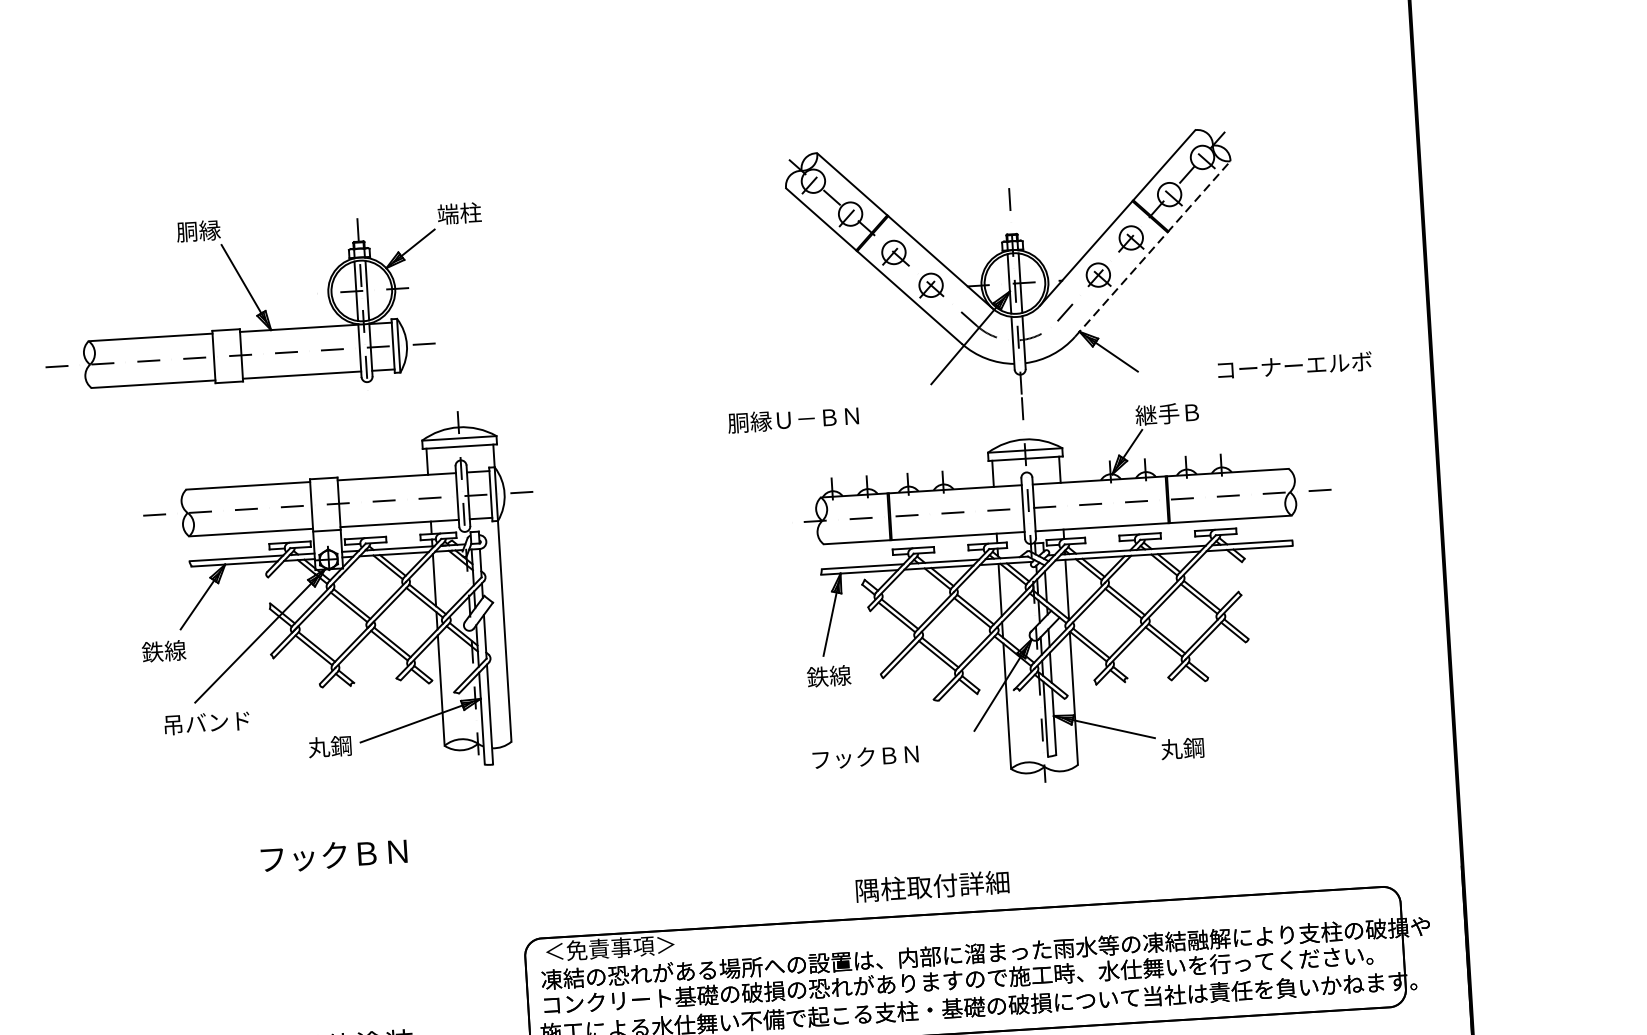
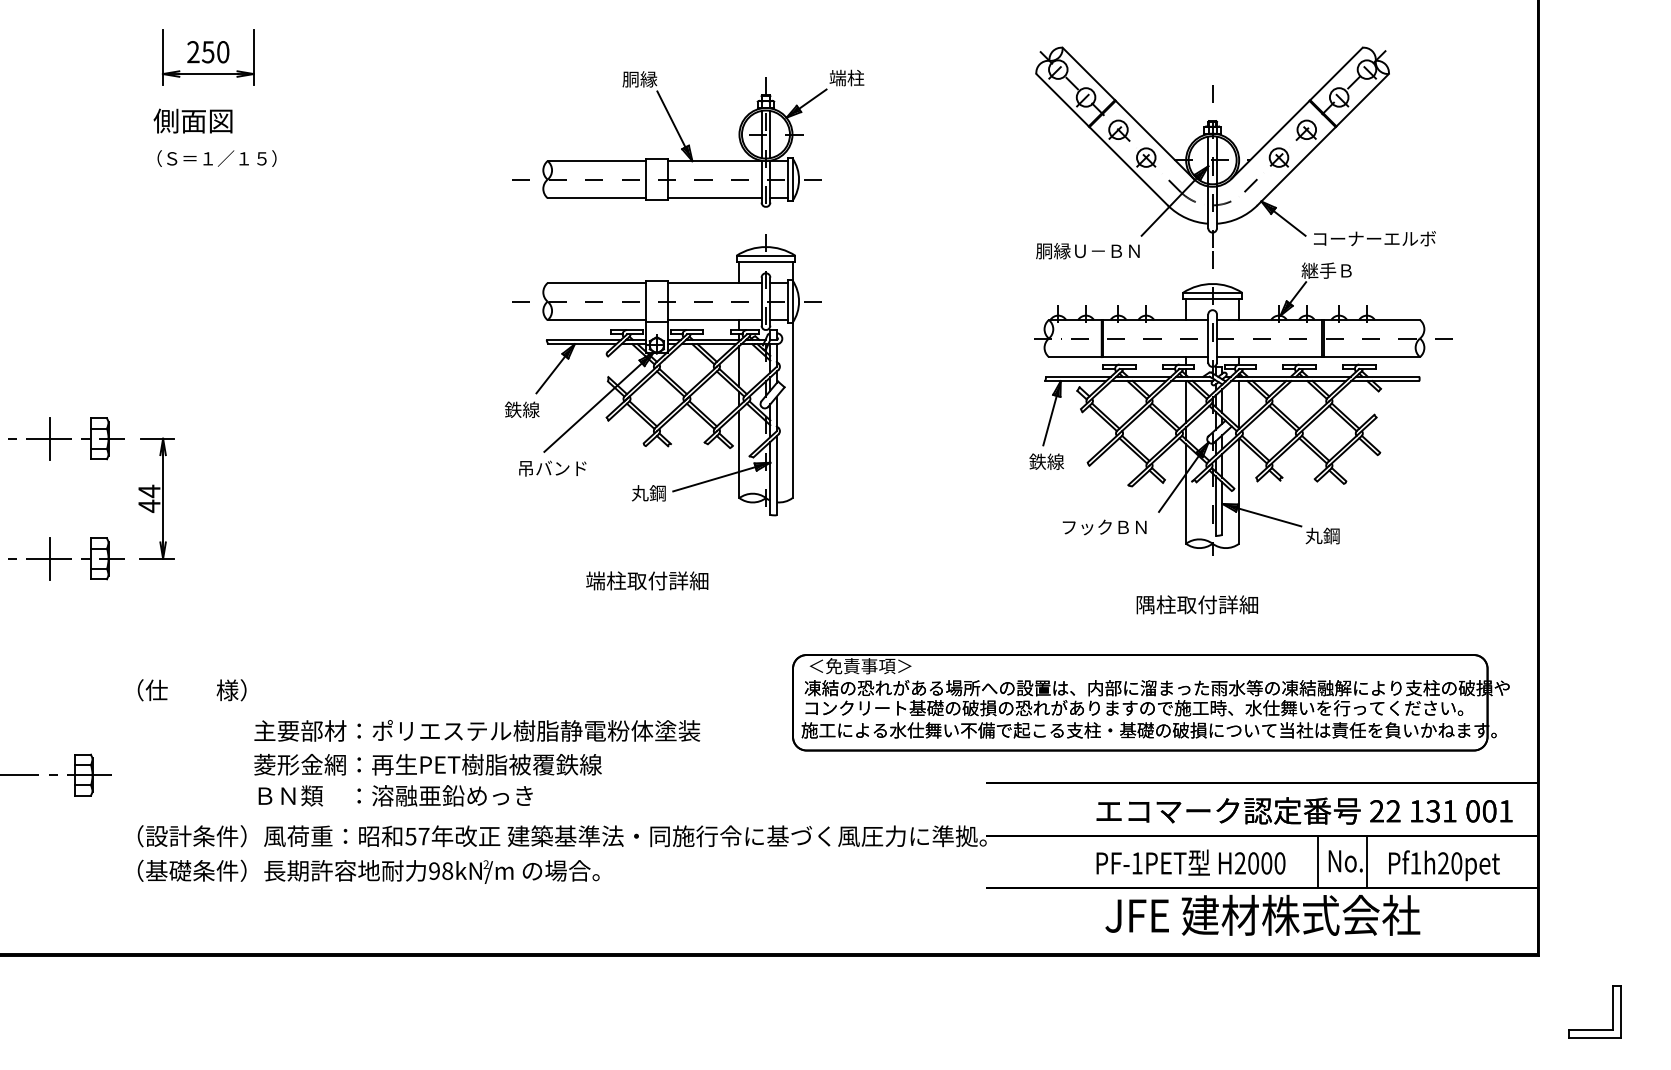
line: (1153, 248) -> (1323, 139), dashed -> solid
part: (264, 301) -> (688, 138), moved
text: (1294, 365) -> (1374, 238), moved
text: (792, 420) -> (1087, 251), moved
text: (865, 757) -> (1104, 527), moved
text: (334, 855) -> (647, 579), フックＢＮ -> 端柱取付詳細
text: (931, 886) -> (1196, 604), moved

